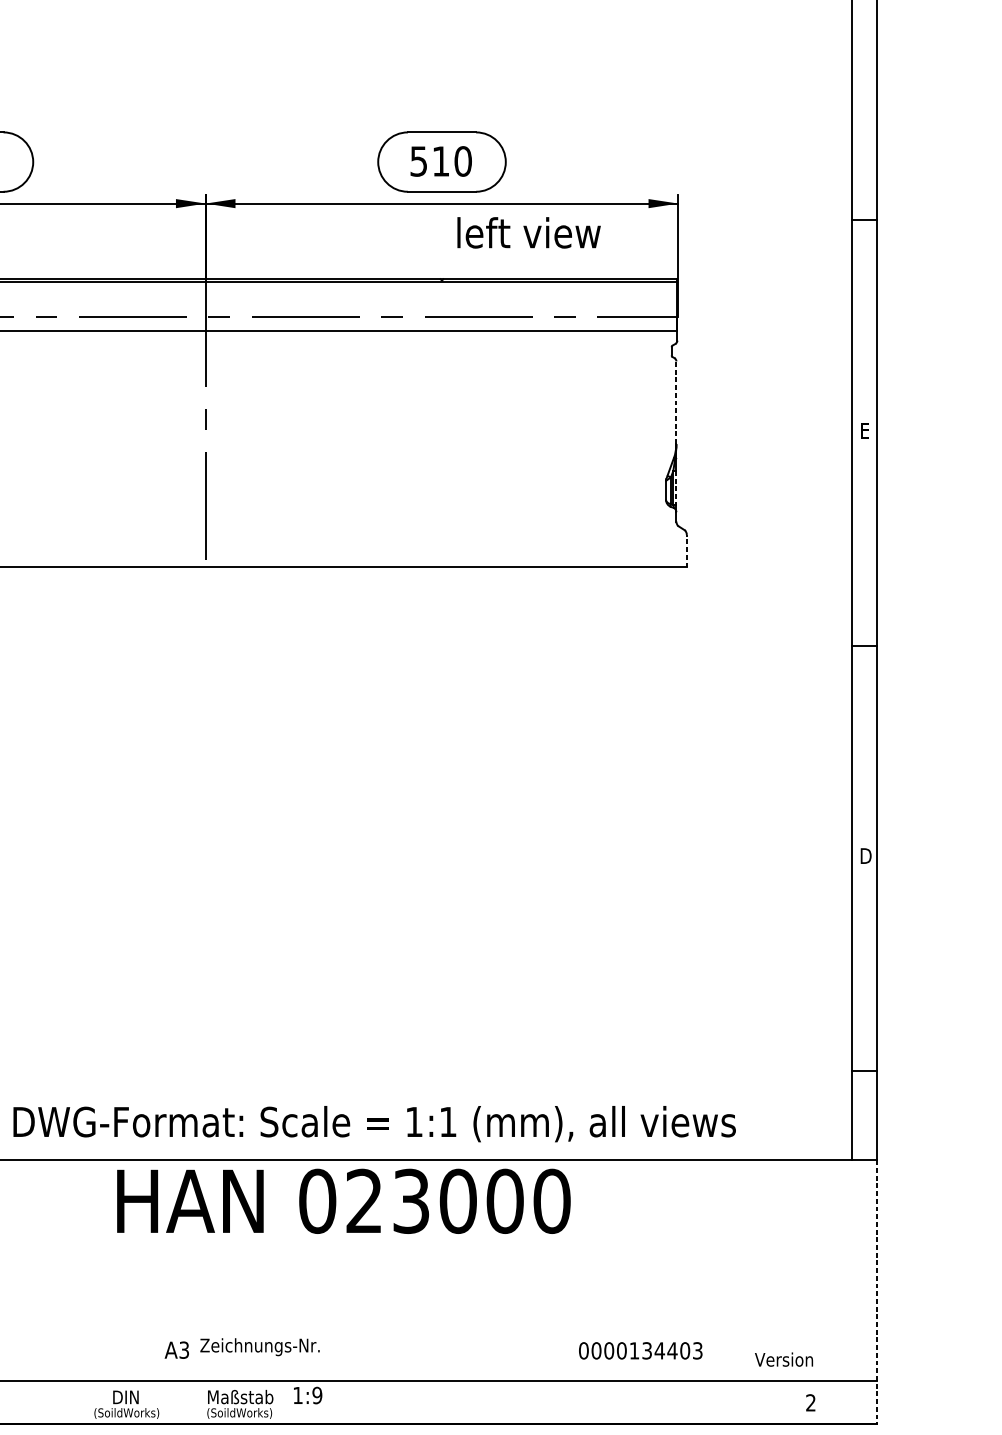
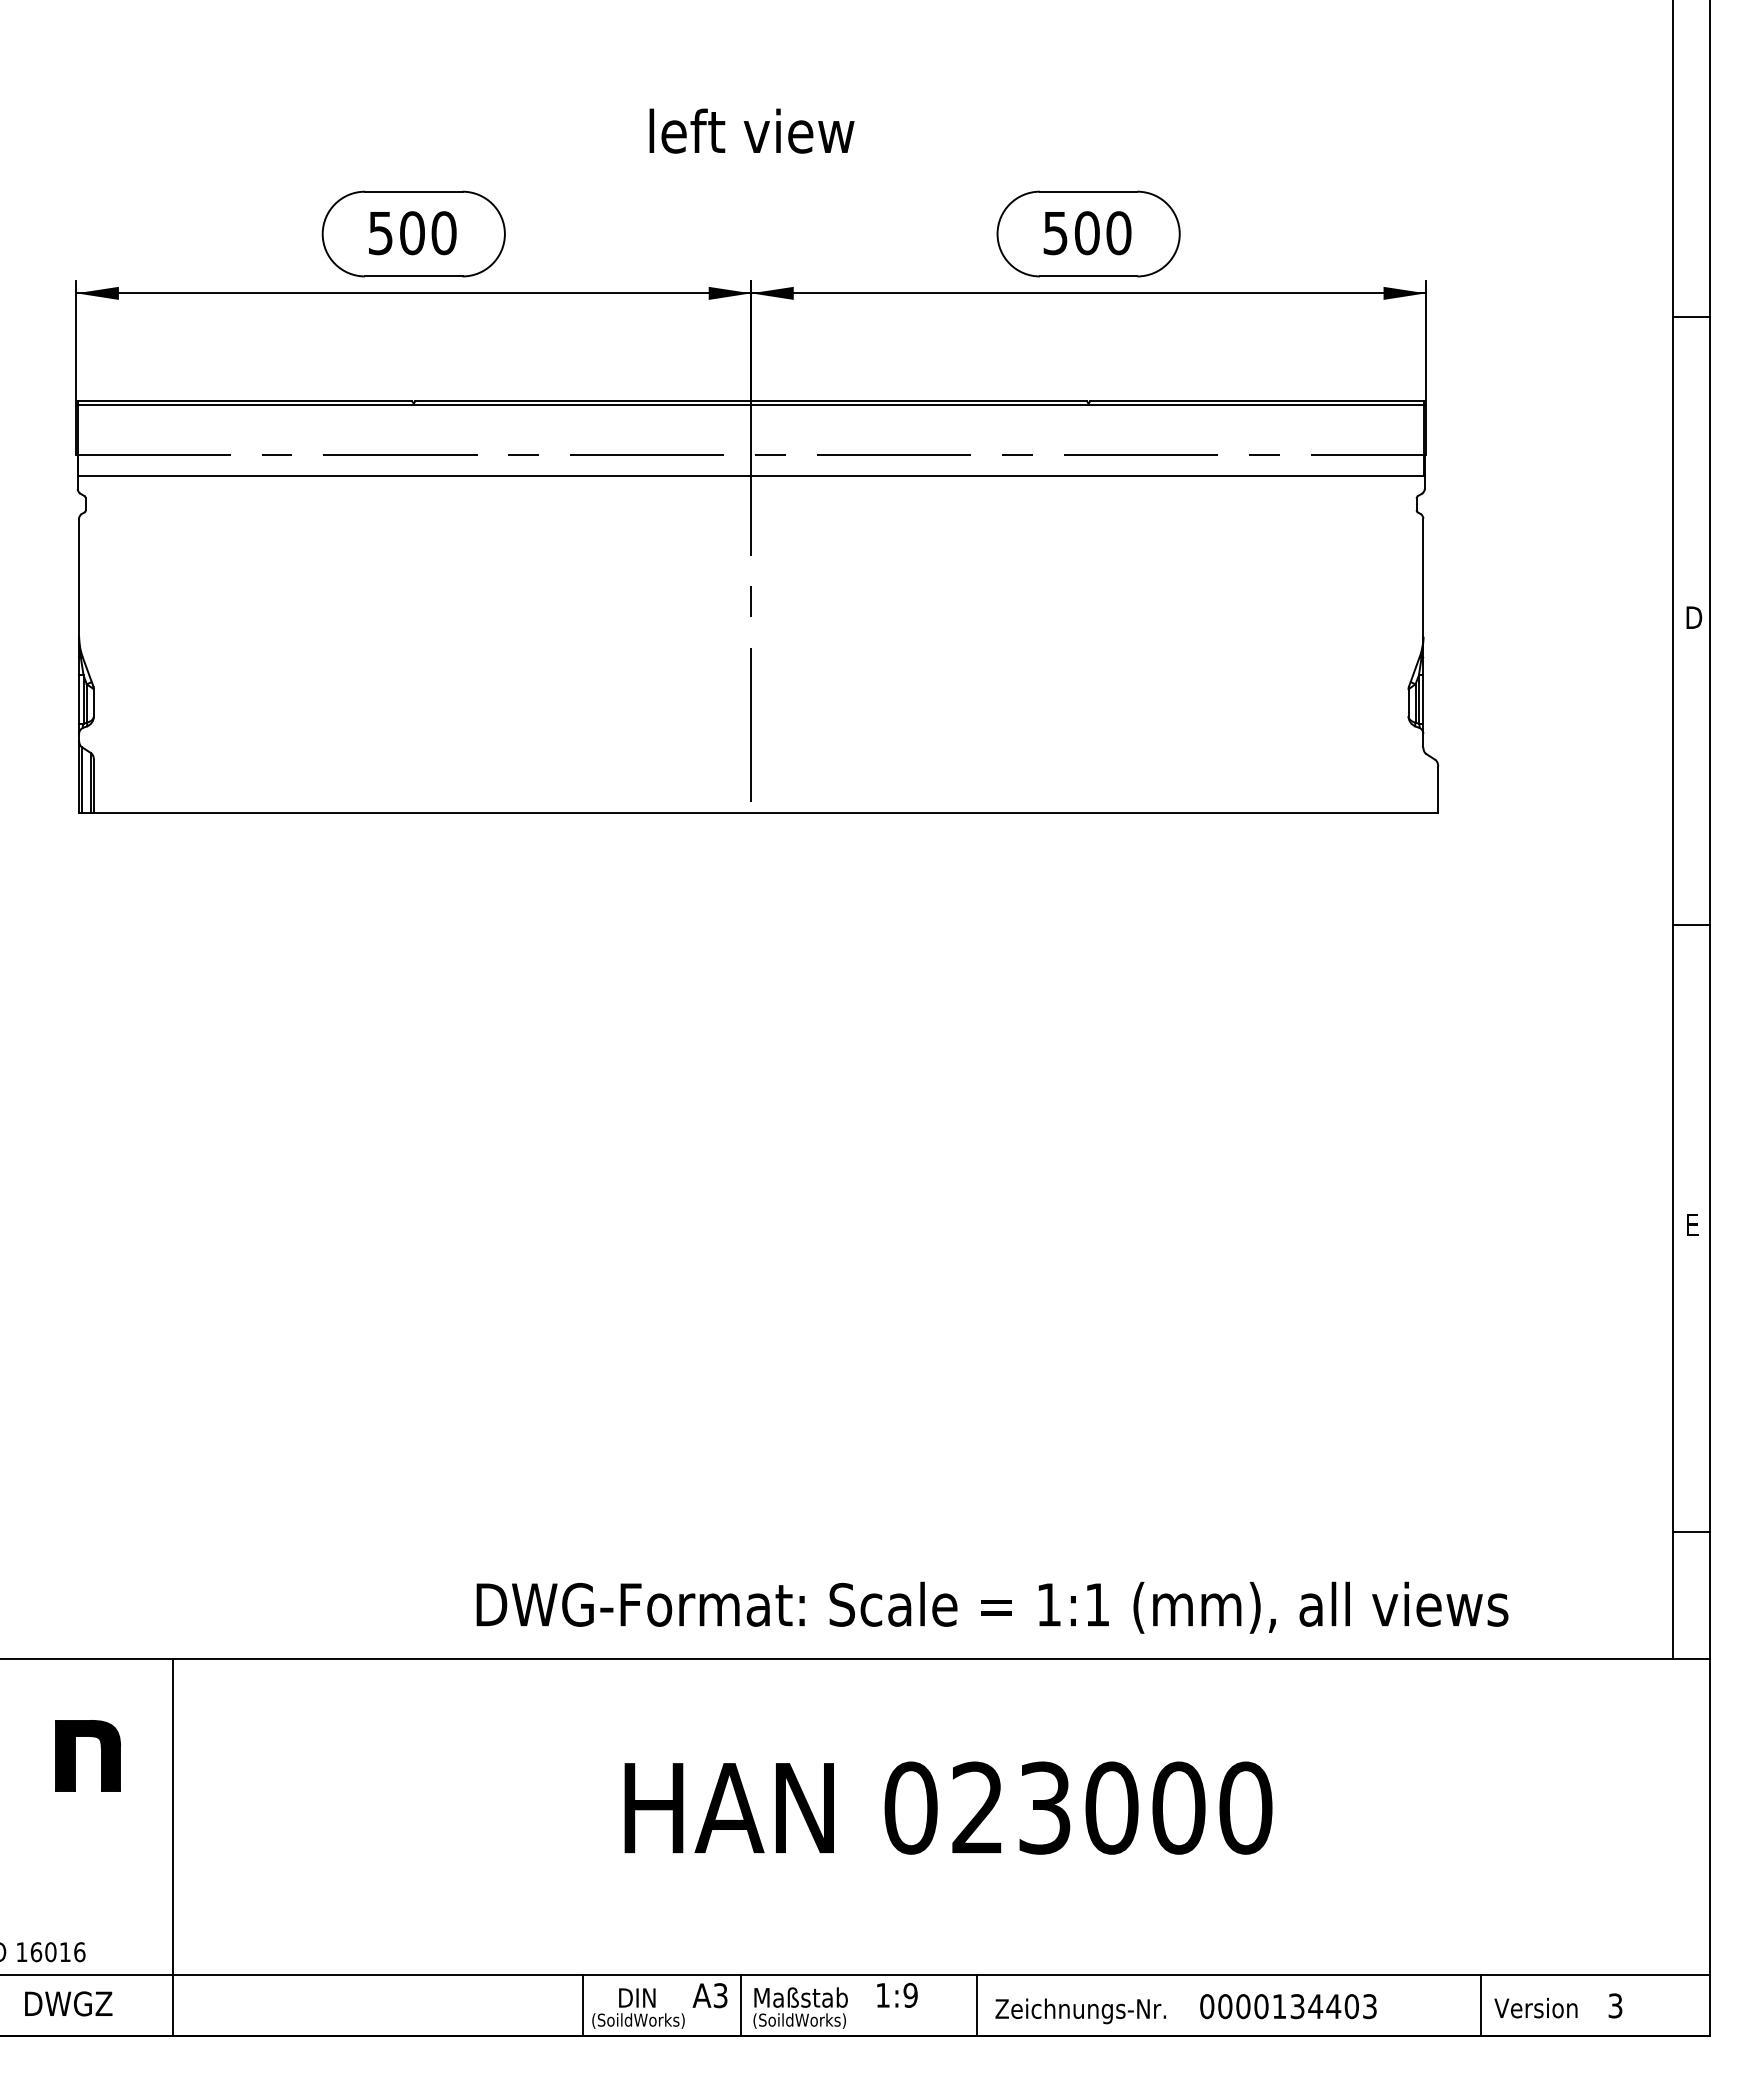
text: (440, 161) -> (1086, 233), 510 -> 500
text: (528, 232) -> (751, 130), moved
line: (676, 402) -> (1423, 577), dashed -> solid
text: (866, 430) -> (1694, 617), E -> D
line: (676, 488) -> (1423, 700), dashed -> solid
line: (687, 551) -> (1438, 789), dashed -> solid
text: (866, 855) -> (1694, 1224), D -> E
text: (343, 1200) -> (948, 1807), moved
line: (876, 1292) -> (1709, 1848), dashed -> solid
text: (259, 1347) -> (1080, 2011), moved
text: (176, 1350) -> (709, 1995), moved
text: (640, 1350) -> (1288, 2006), moved
text: (783, 1359) -> (1535, 2007), moved
line: (88, 1402) -> (583, 2005), added
line: (198, 1402) -> (740, 2005), added
line: (364, 1402) -> (977, 2005), added
line: (717, 1402) -> (1481, 2005), added
text: (810, 1402) -> (1615, 2005), 2 -> 3

